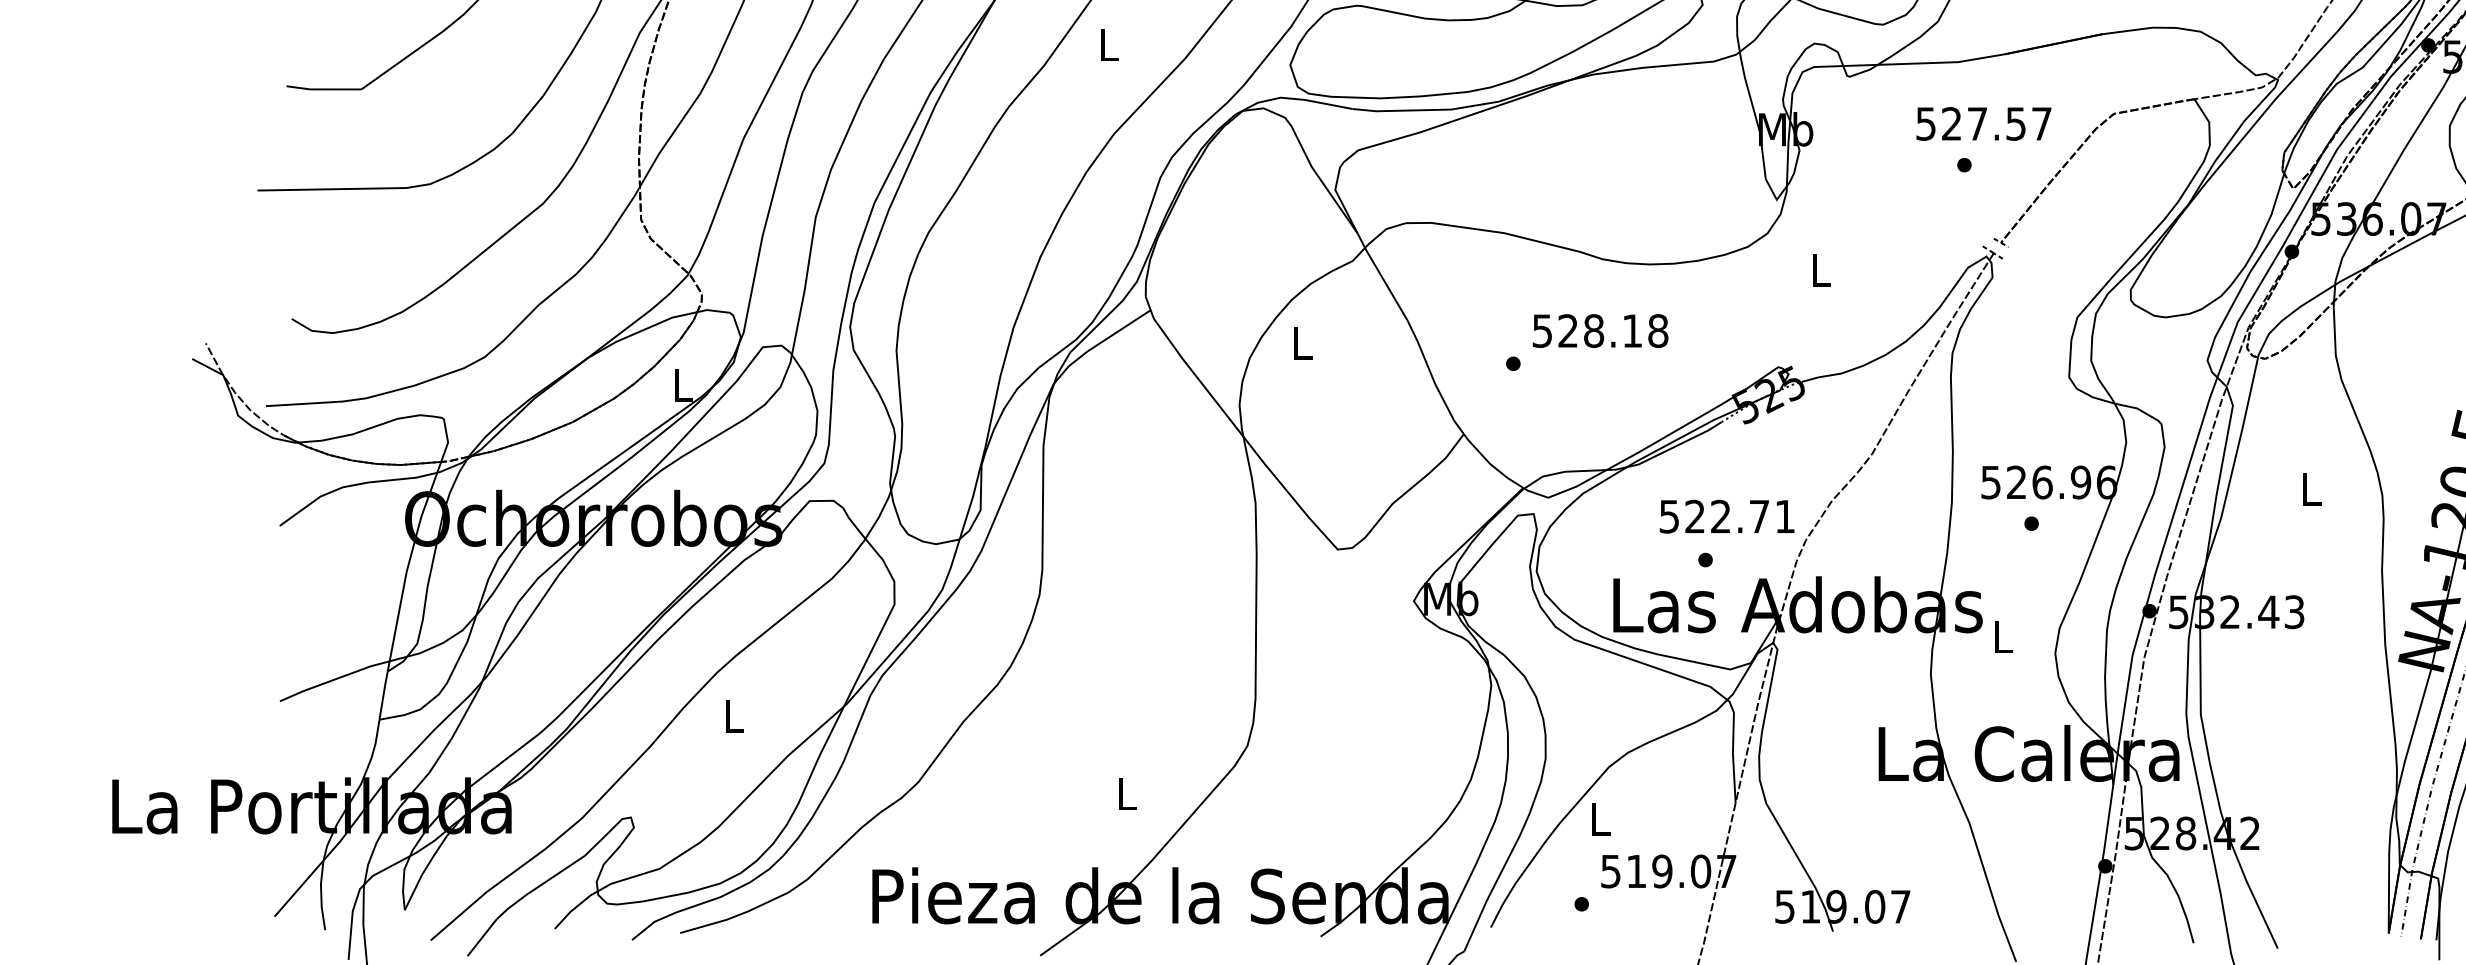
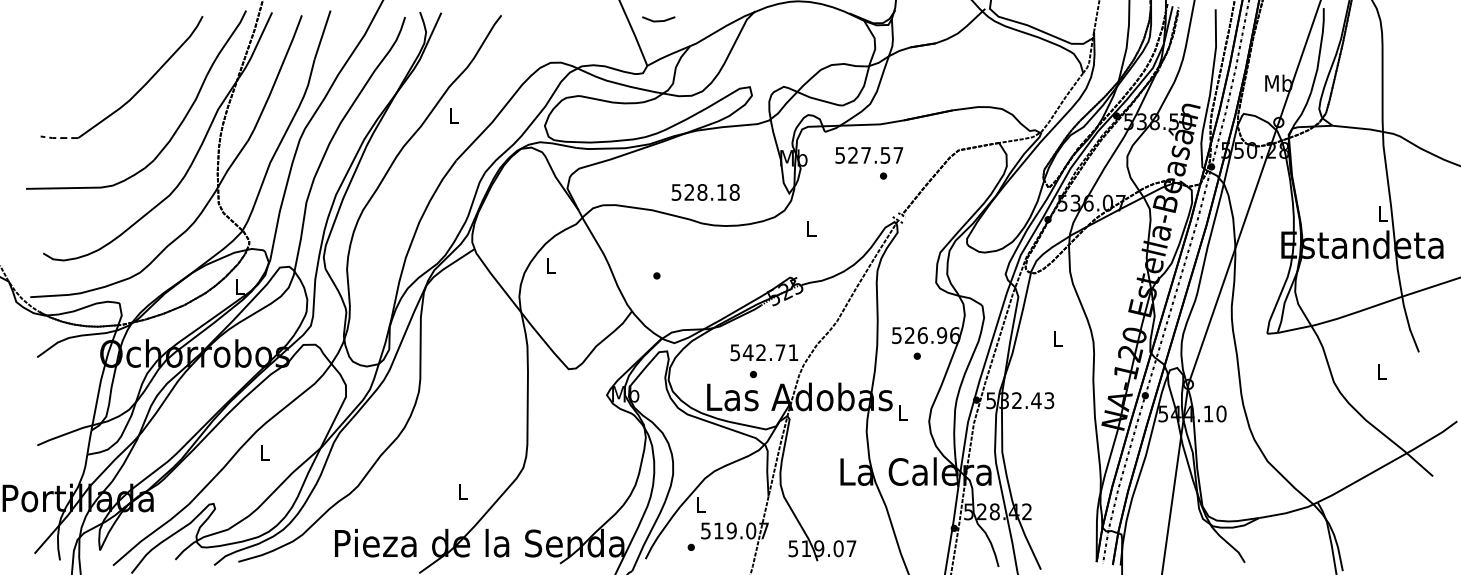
line: (322, 90) -> (58, 138), solid -> dashed
text: (1984, 124) -> (869, 155), moved
text: (1600, 331) -> (705, 192), moved
text: (1693, 516) -> (747, 352), 522.71 -> 542.71

